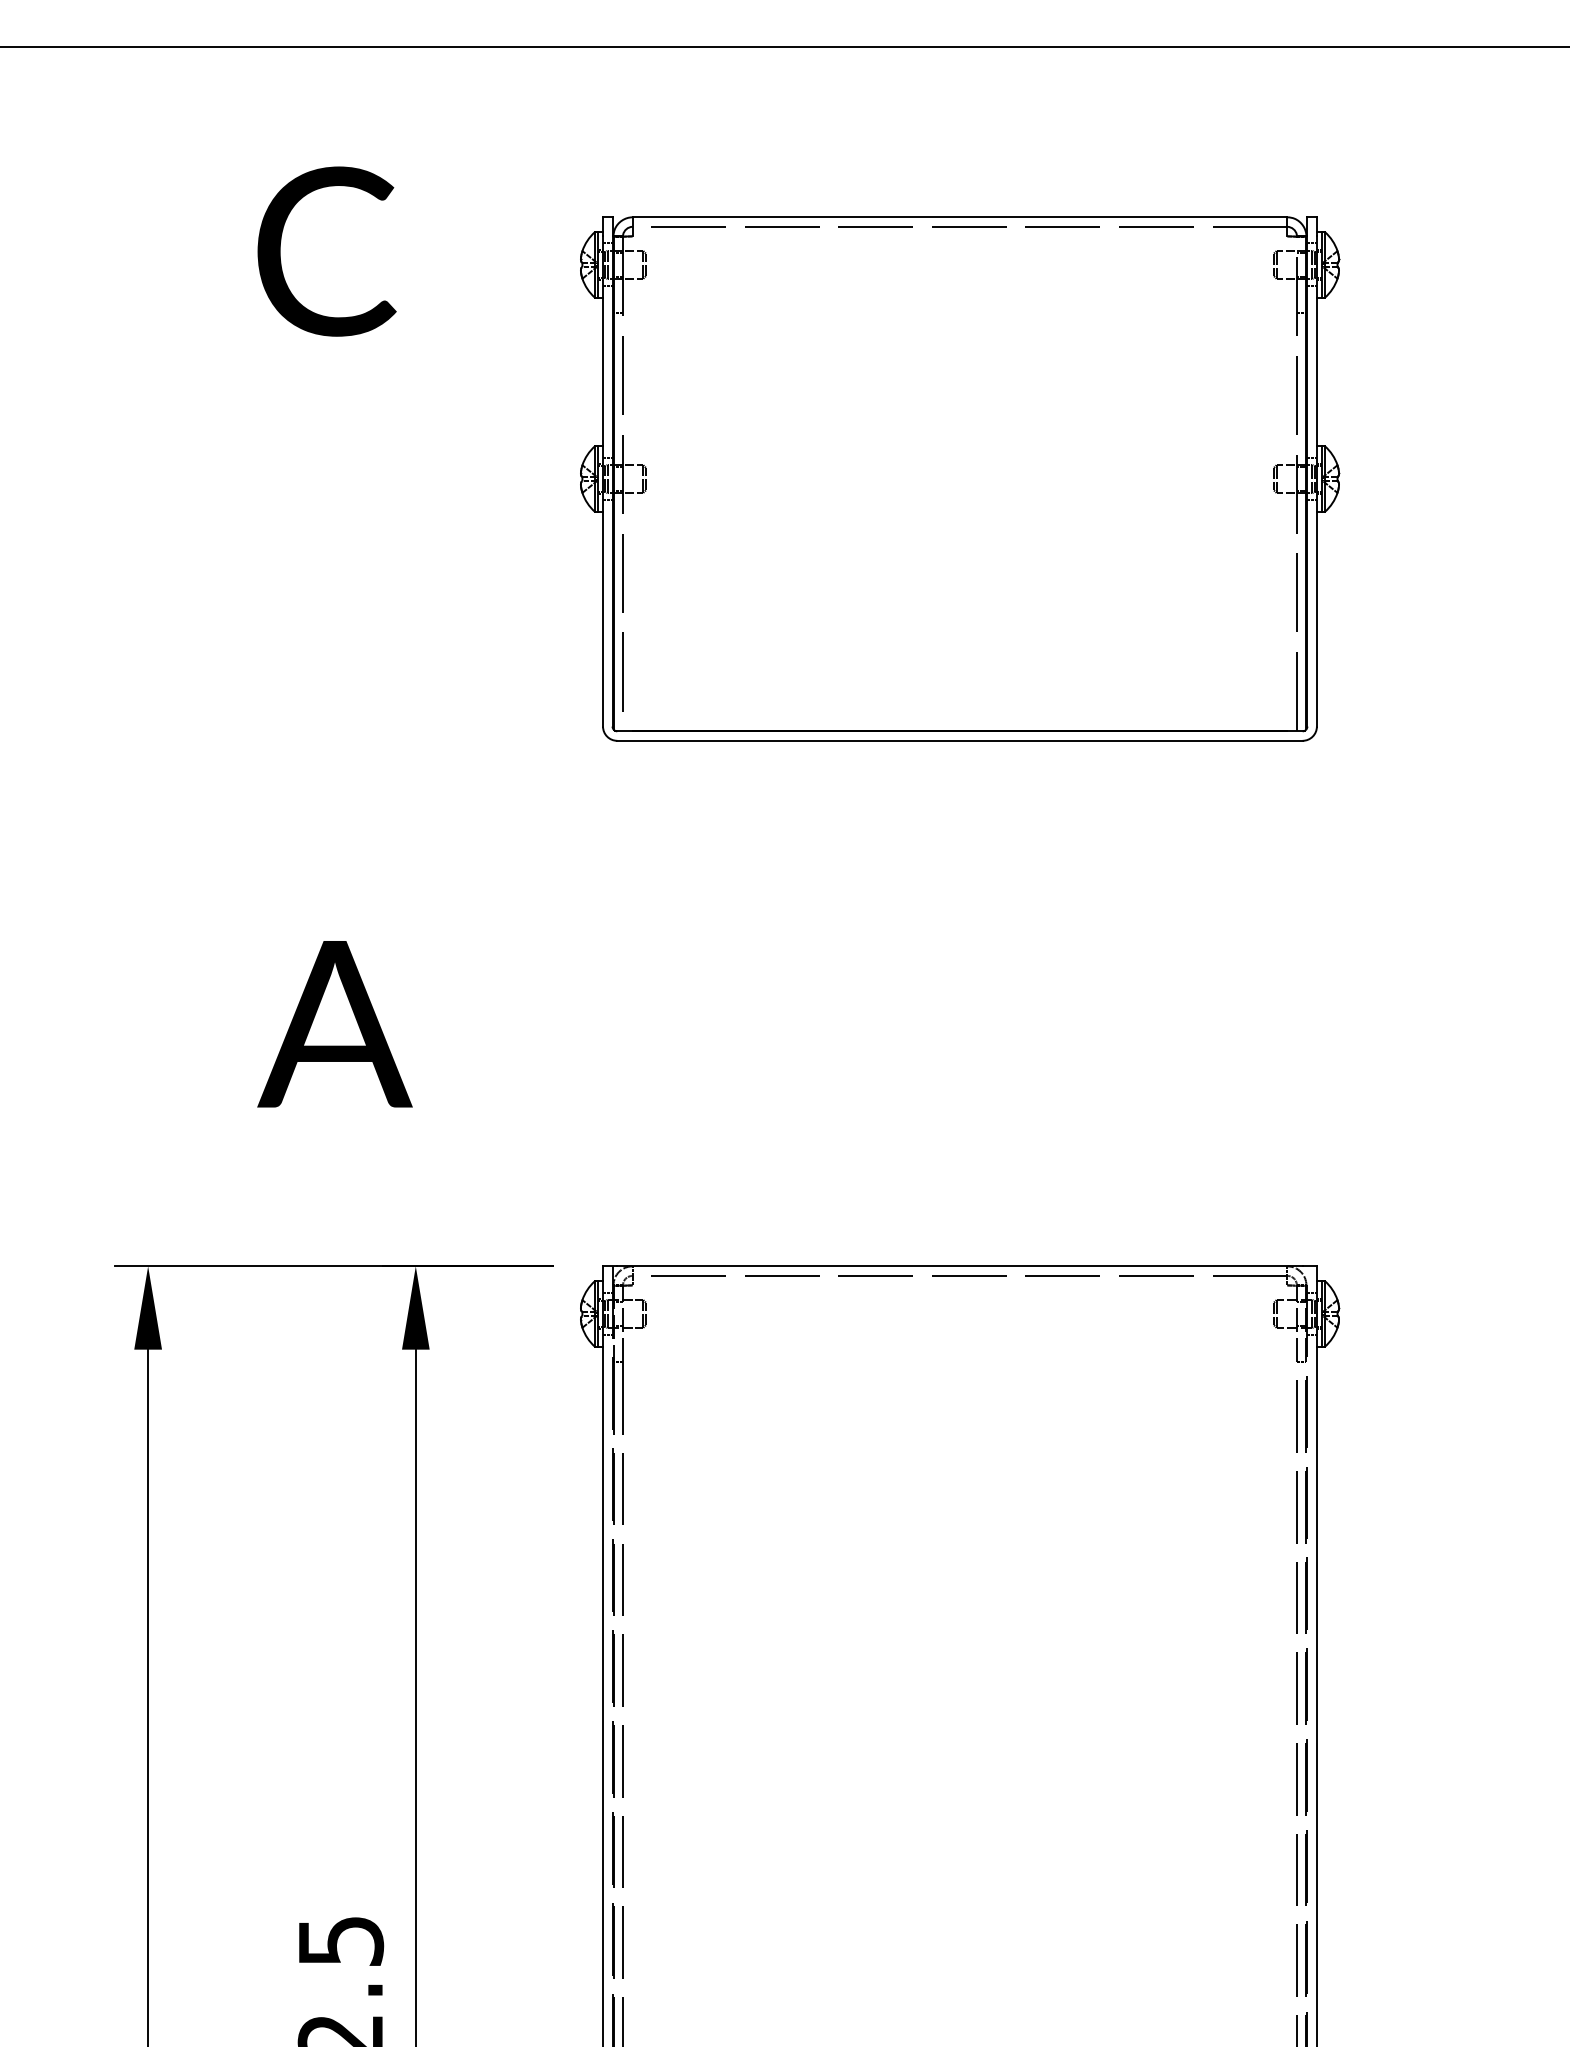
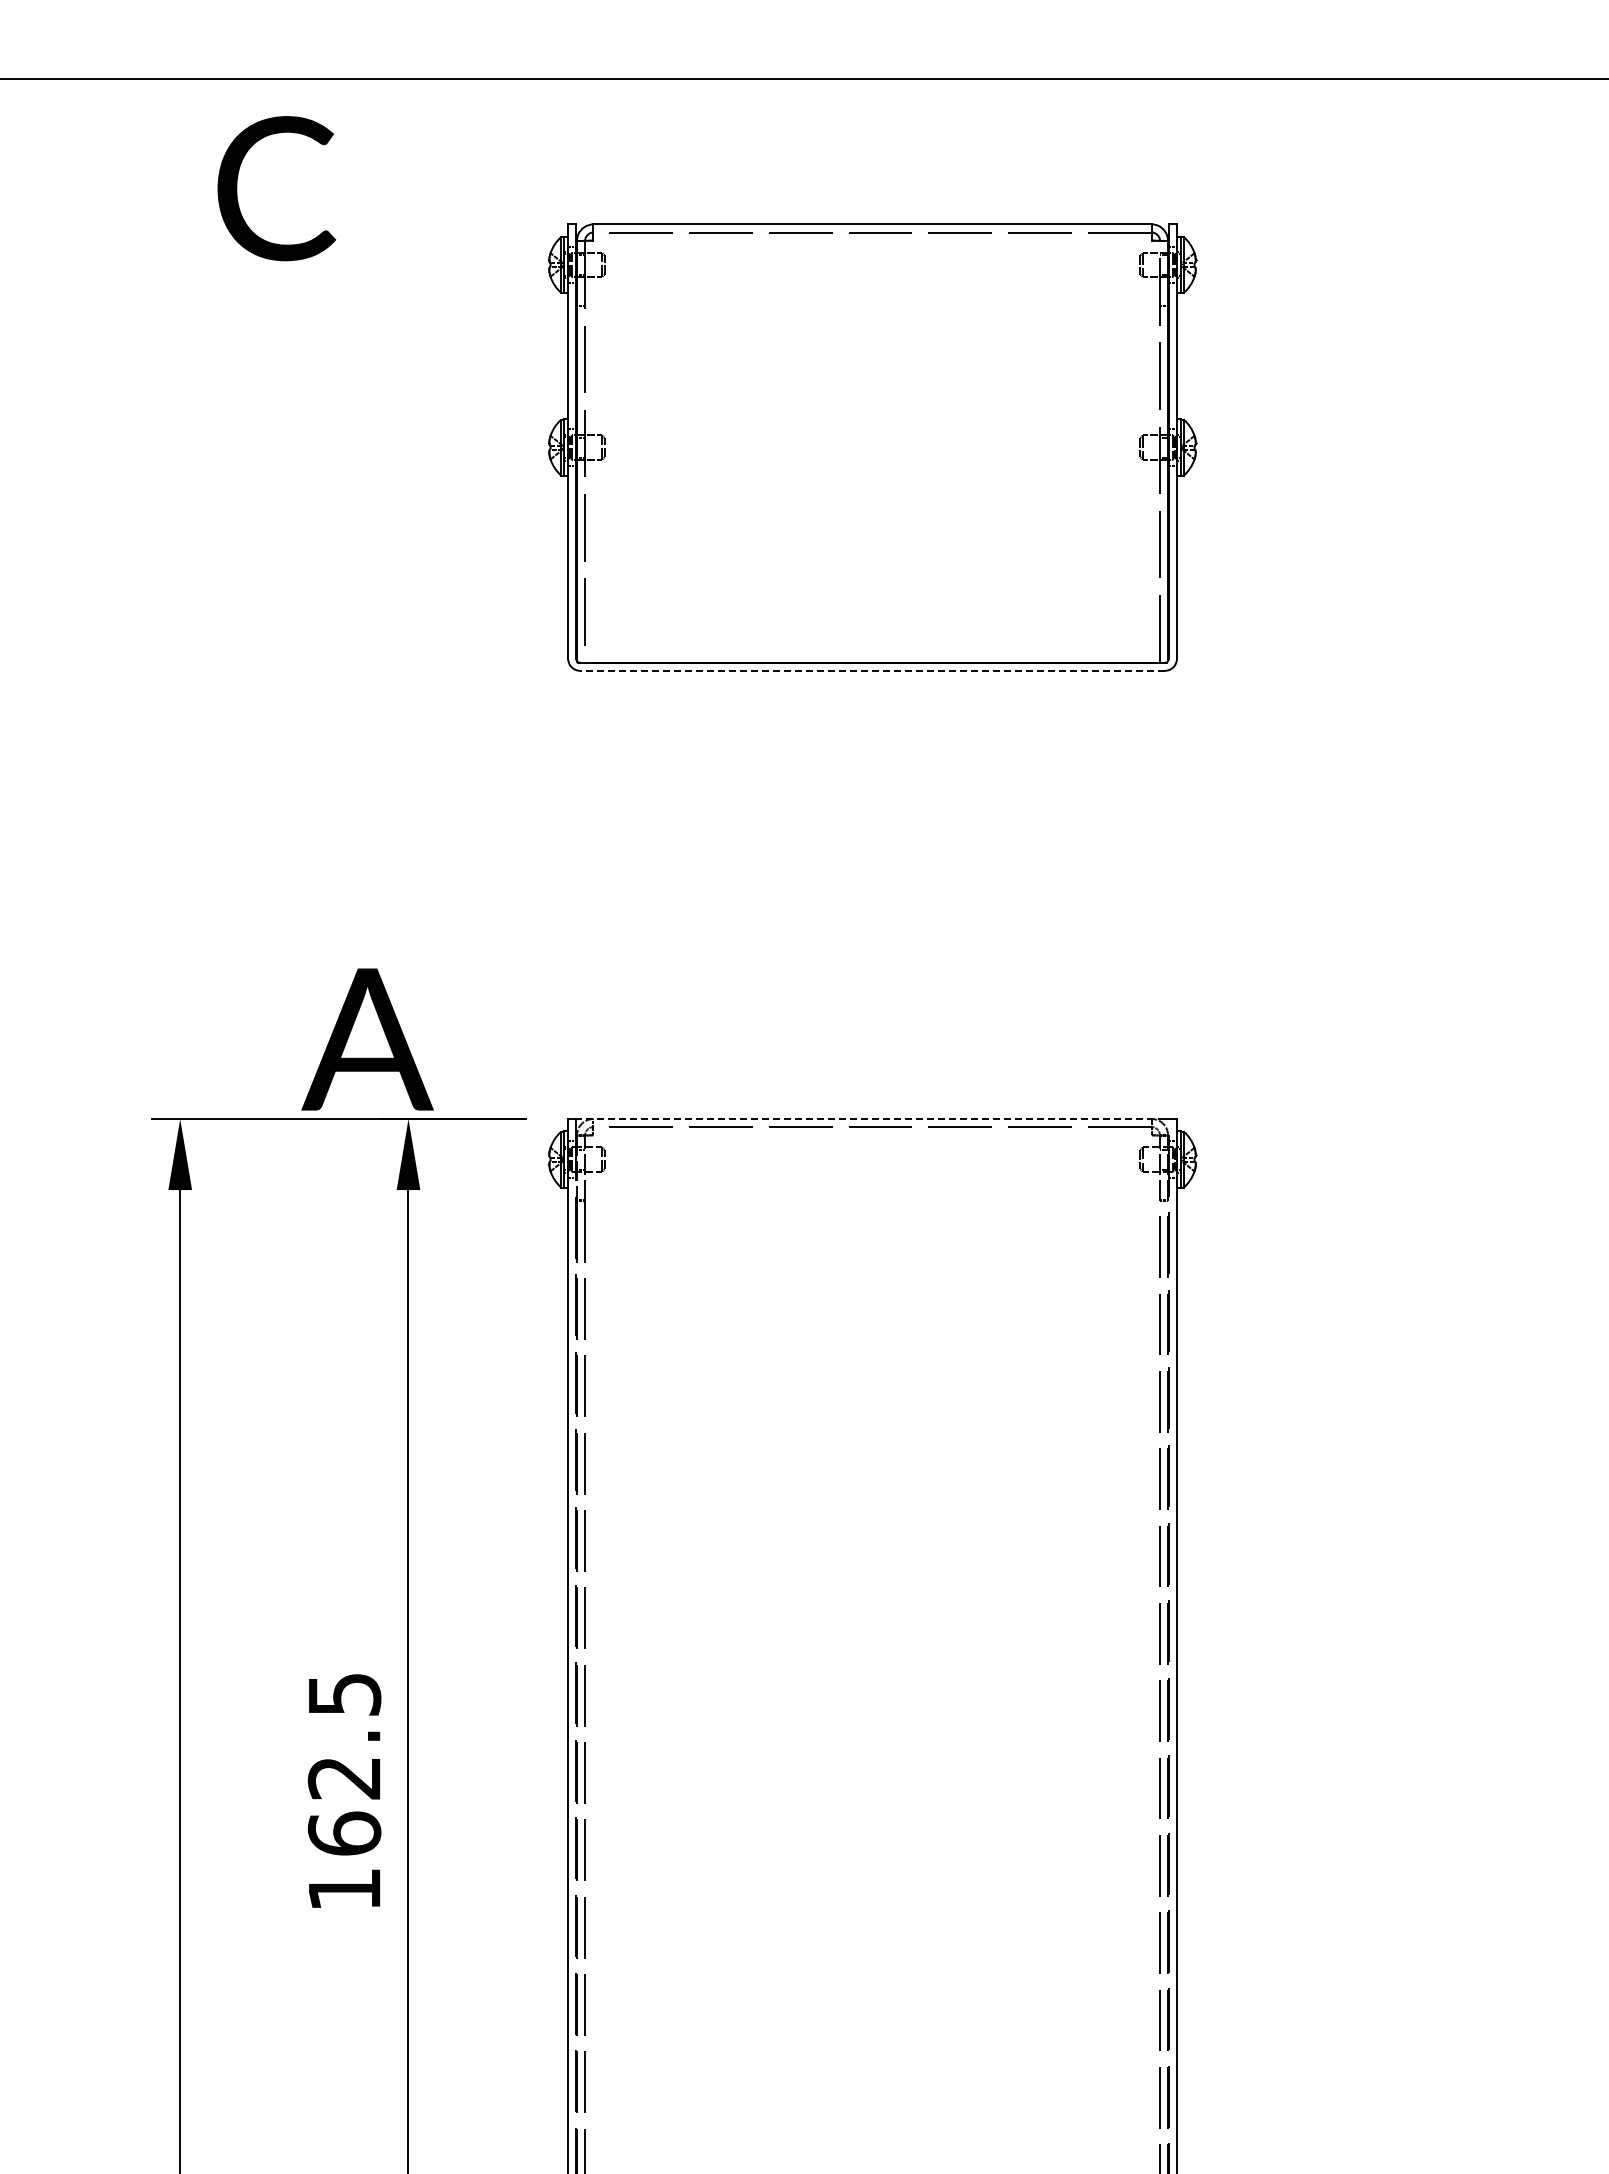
text: (326, 251) -> (276, 188), moved
line: (959, 740) -> (872, 670), solid -> dashed
text: (334, 1024) -> (367, 1039), moved
line: (959, 1266) -> (872, 1119), solid -> dashed

